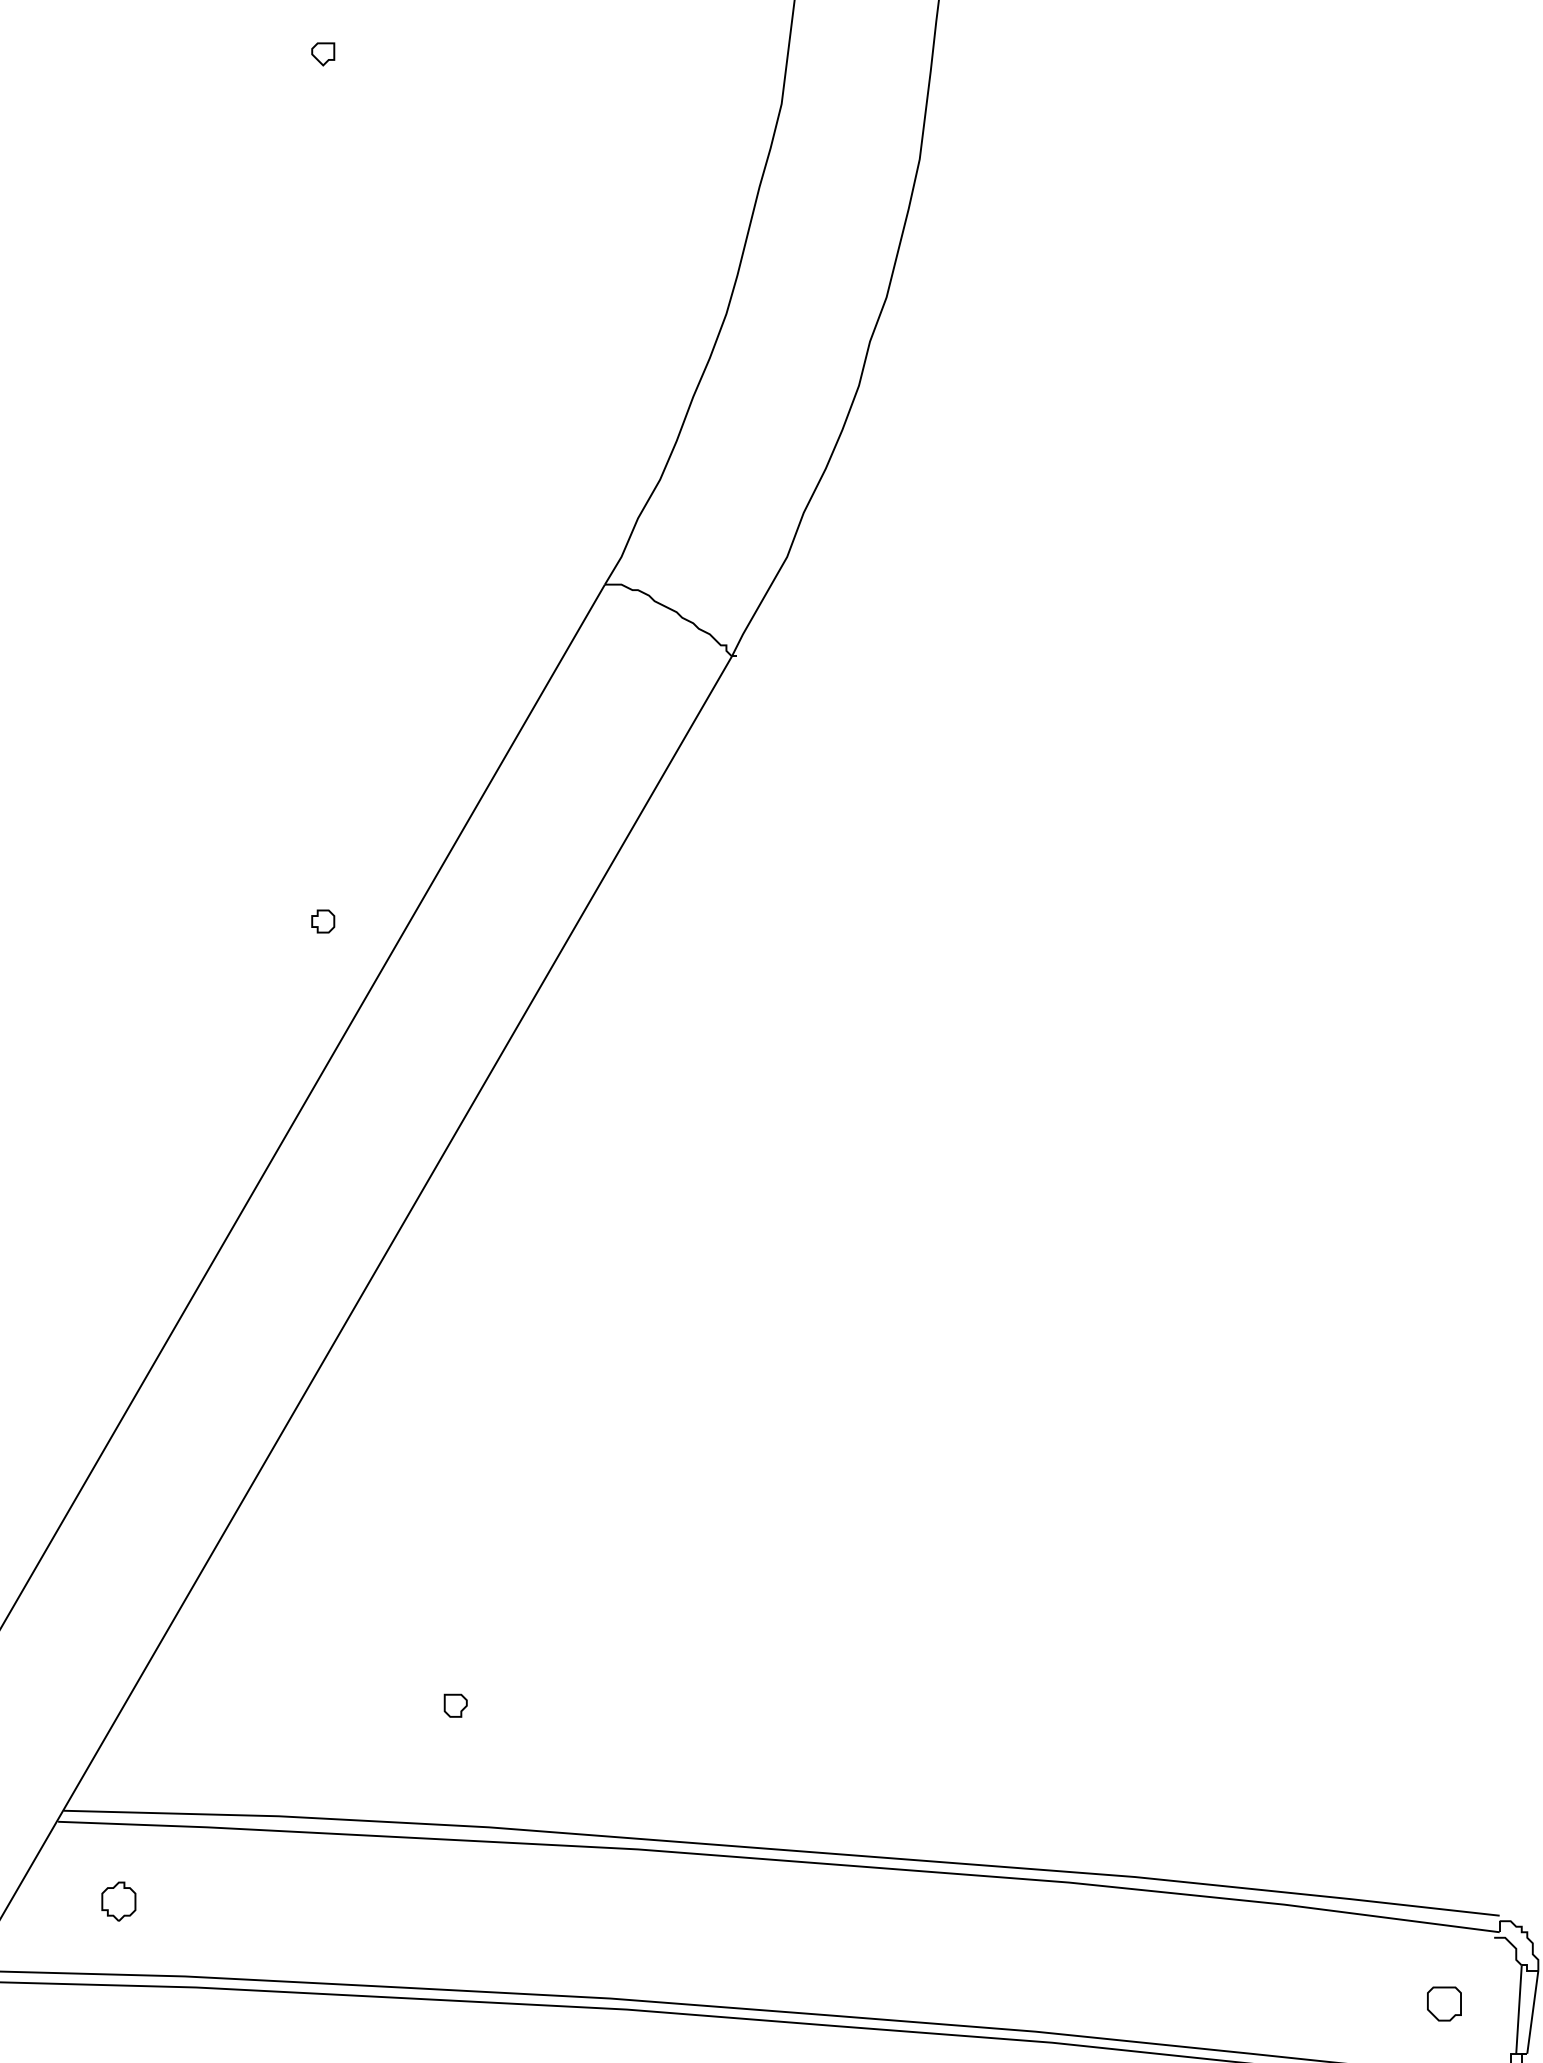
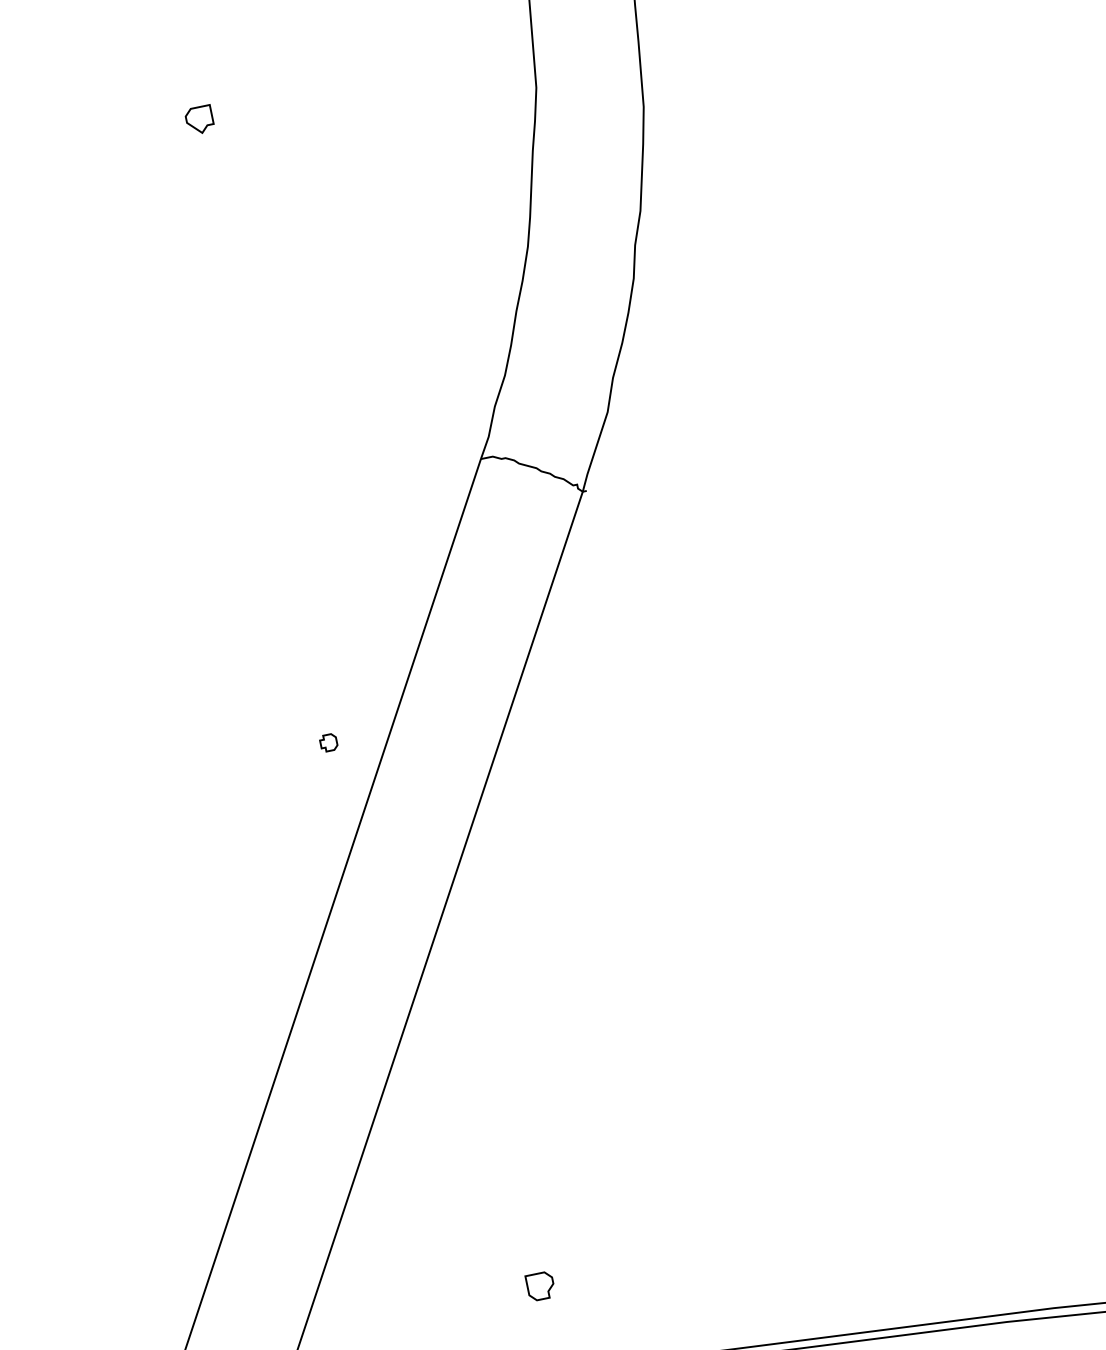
part: (323, 54) -> (200, 120), size x1.6
part: (455, 1705) -> (540, 1286), size x1.6

